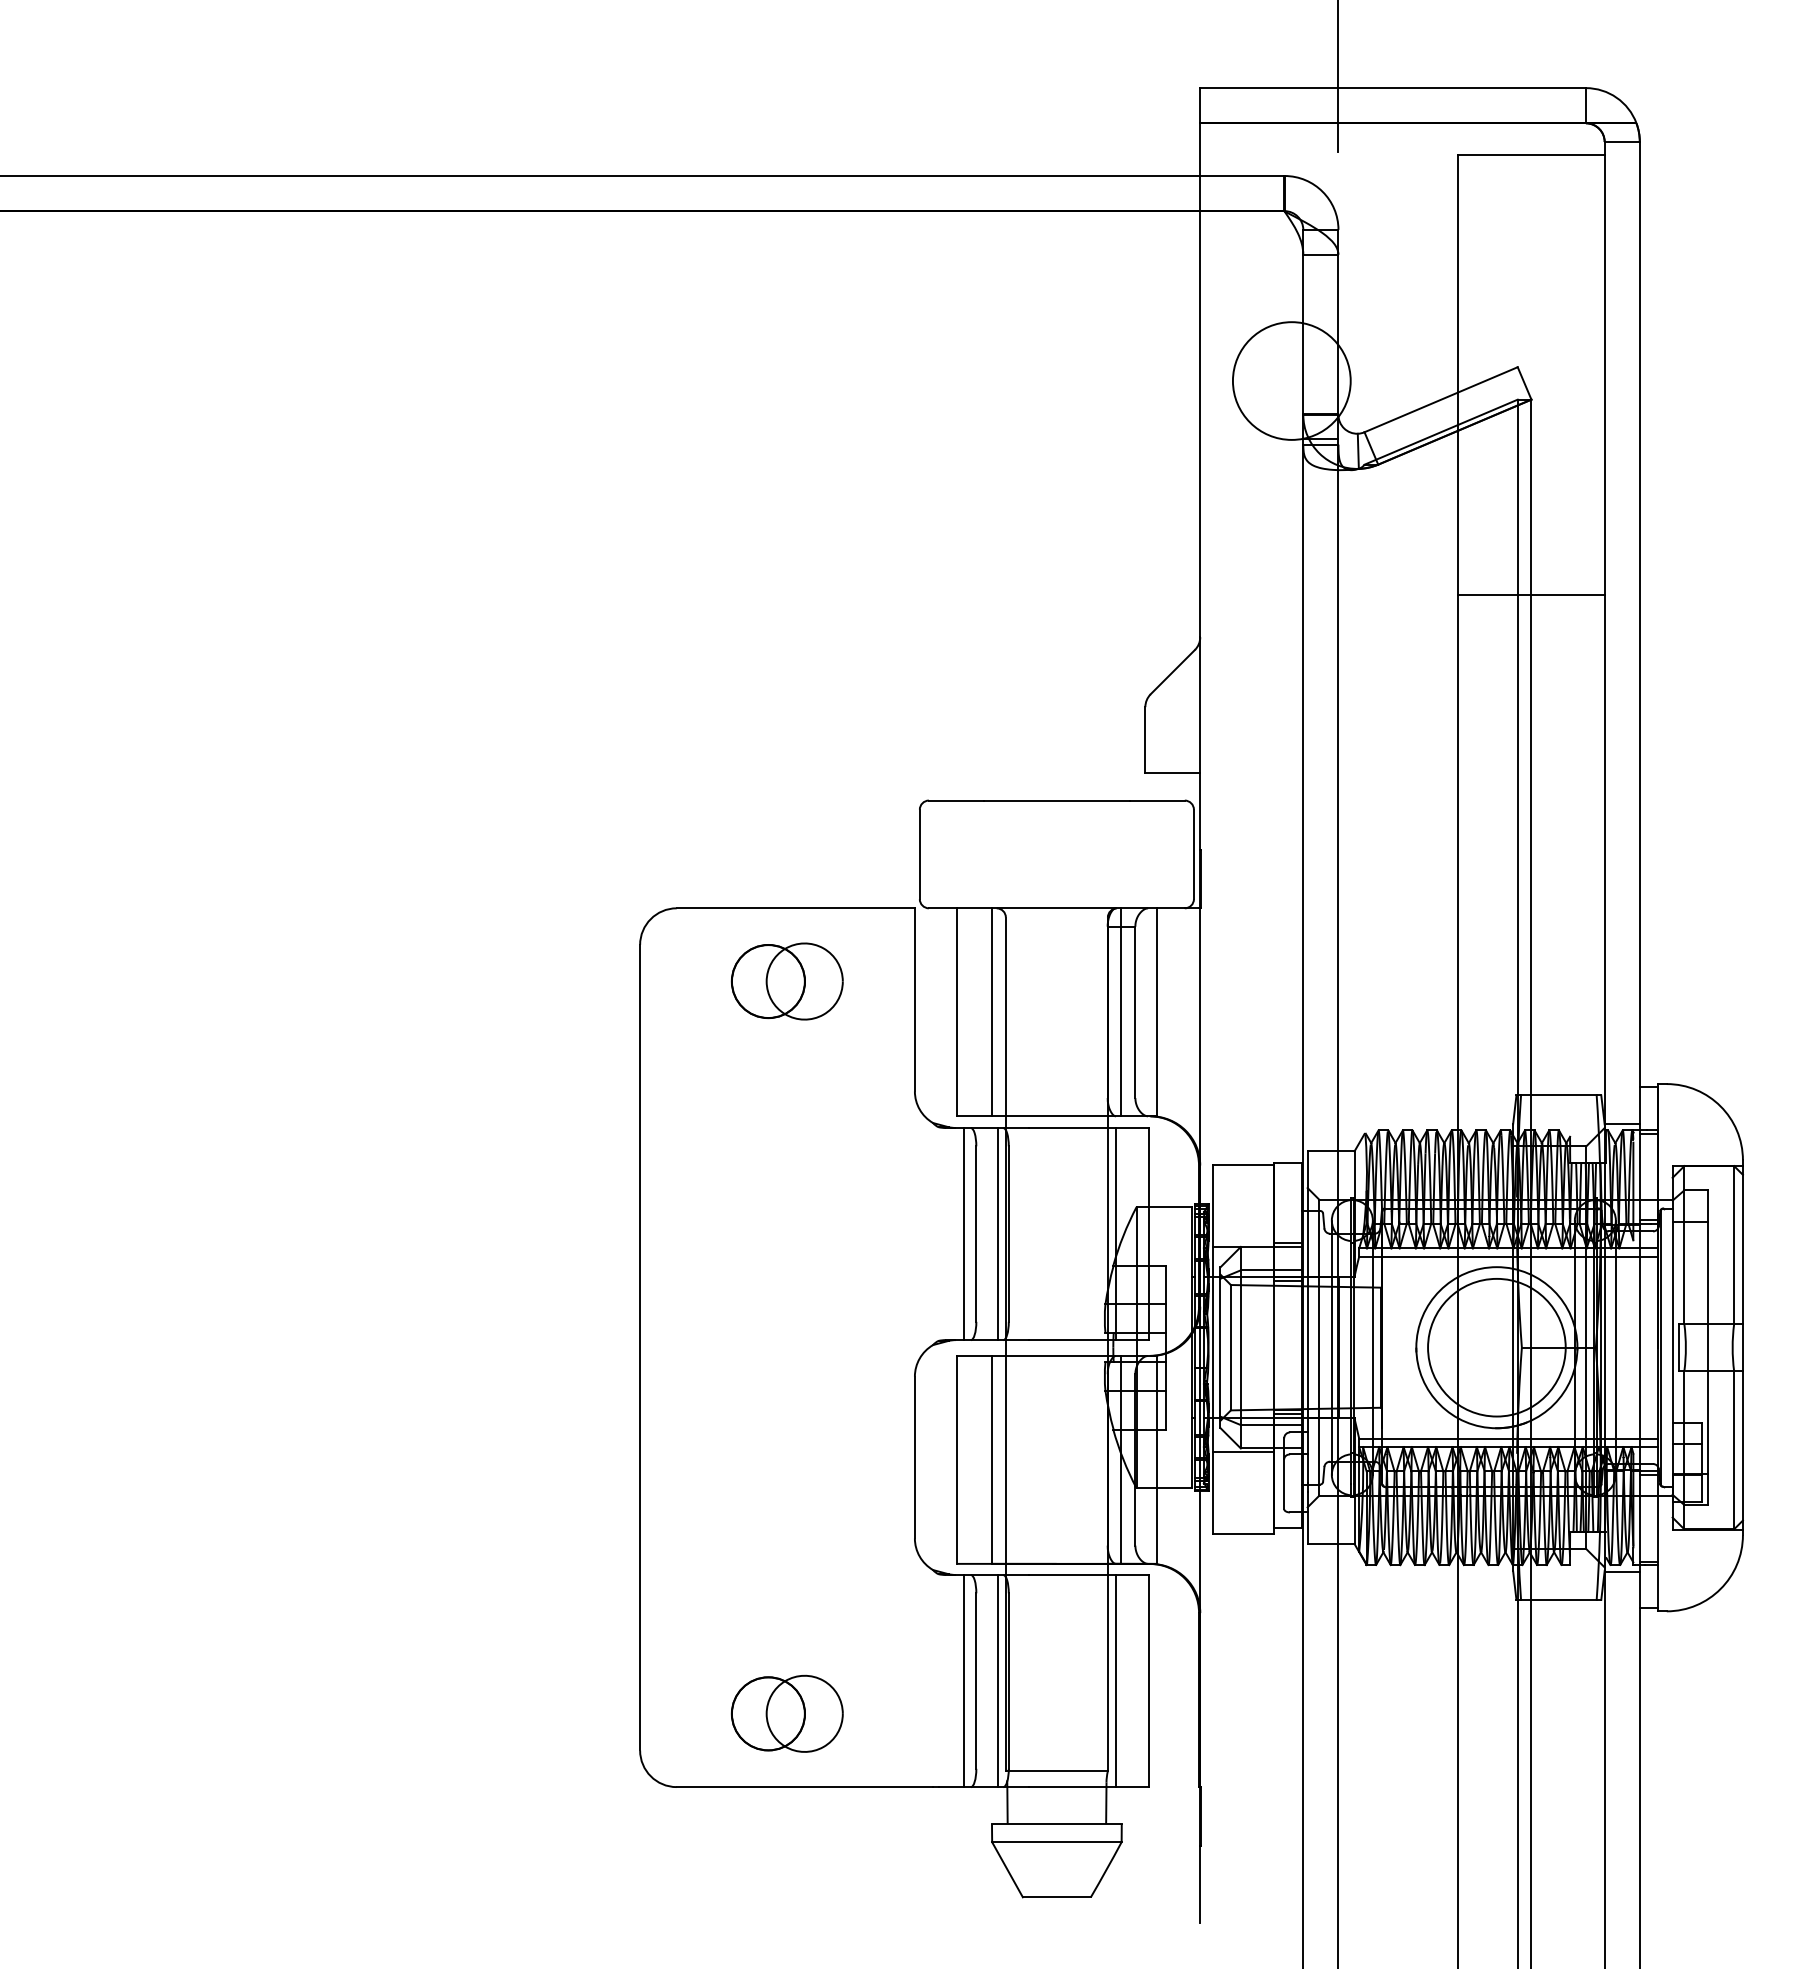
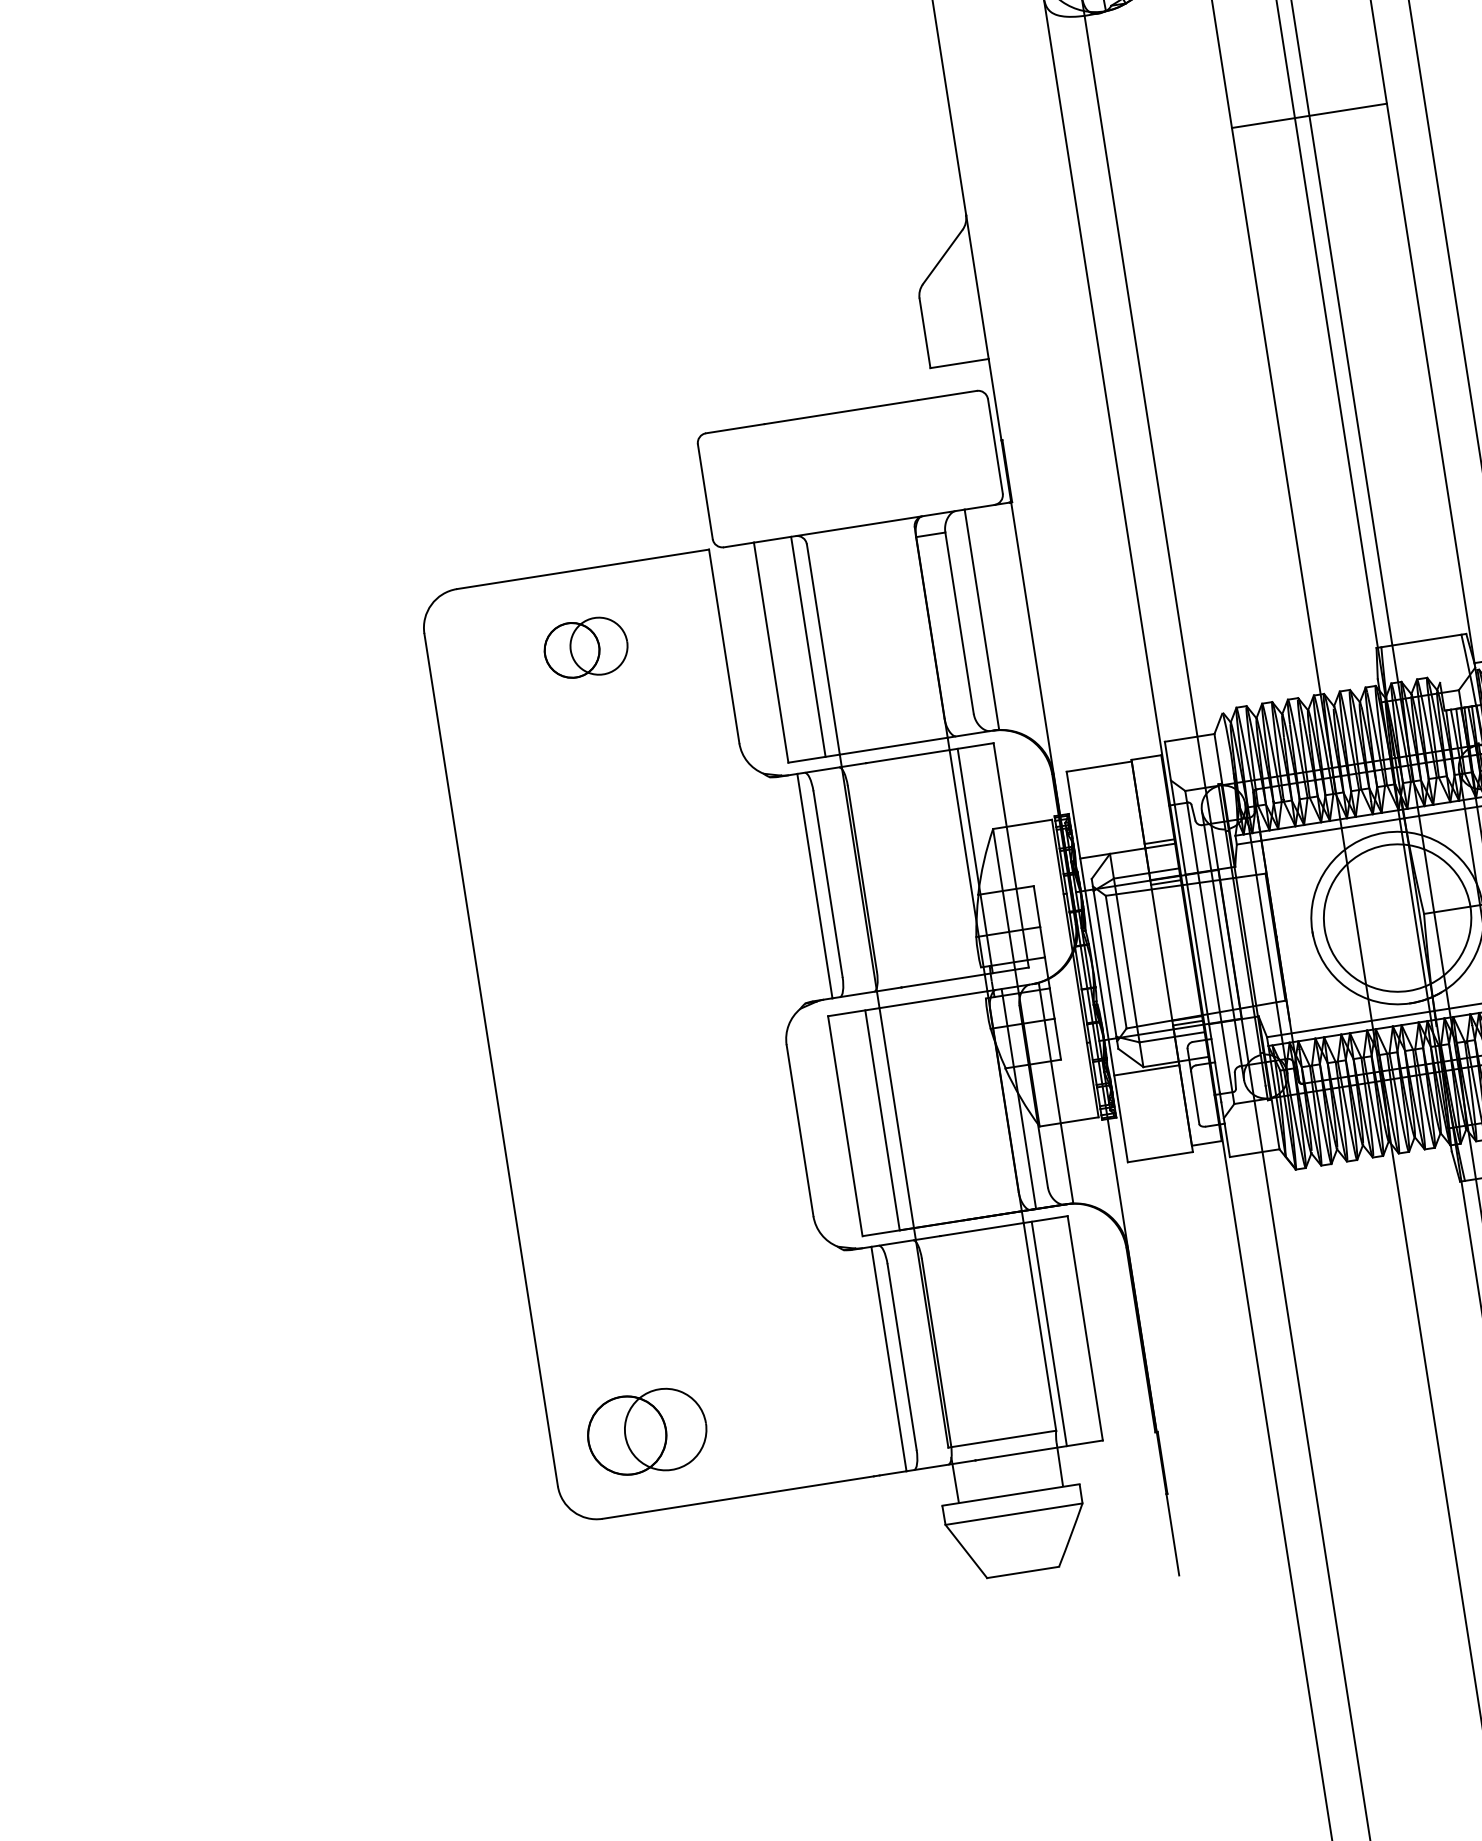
part: (786, 981) -> (585, 648), size x0.7
line: (1121, 1012) -> (944, 625), removed
line: (997, 1234) -> (850, 881), removed
line: (997, 1681) -> (924, 1353), removed
part: (786, 1713) -> (646, 1432), moved

